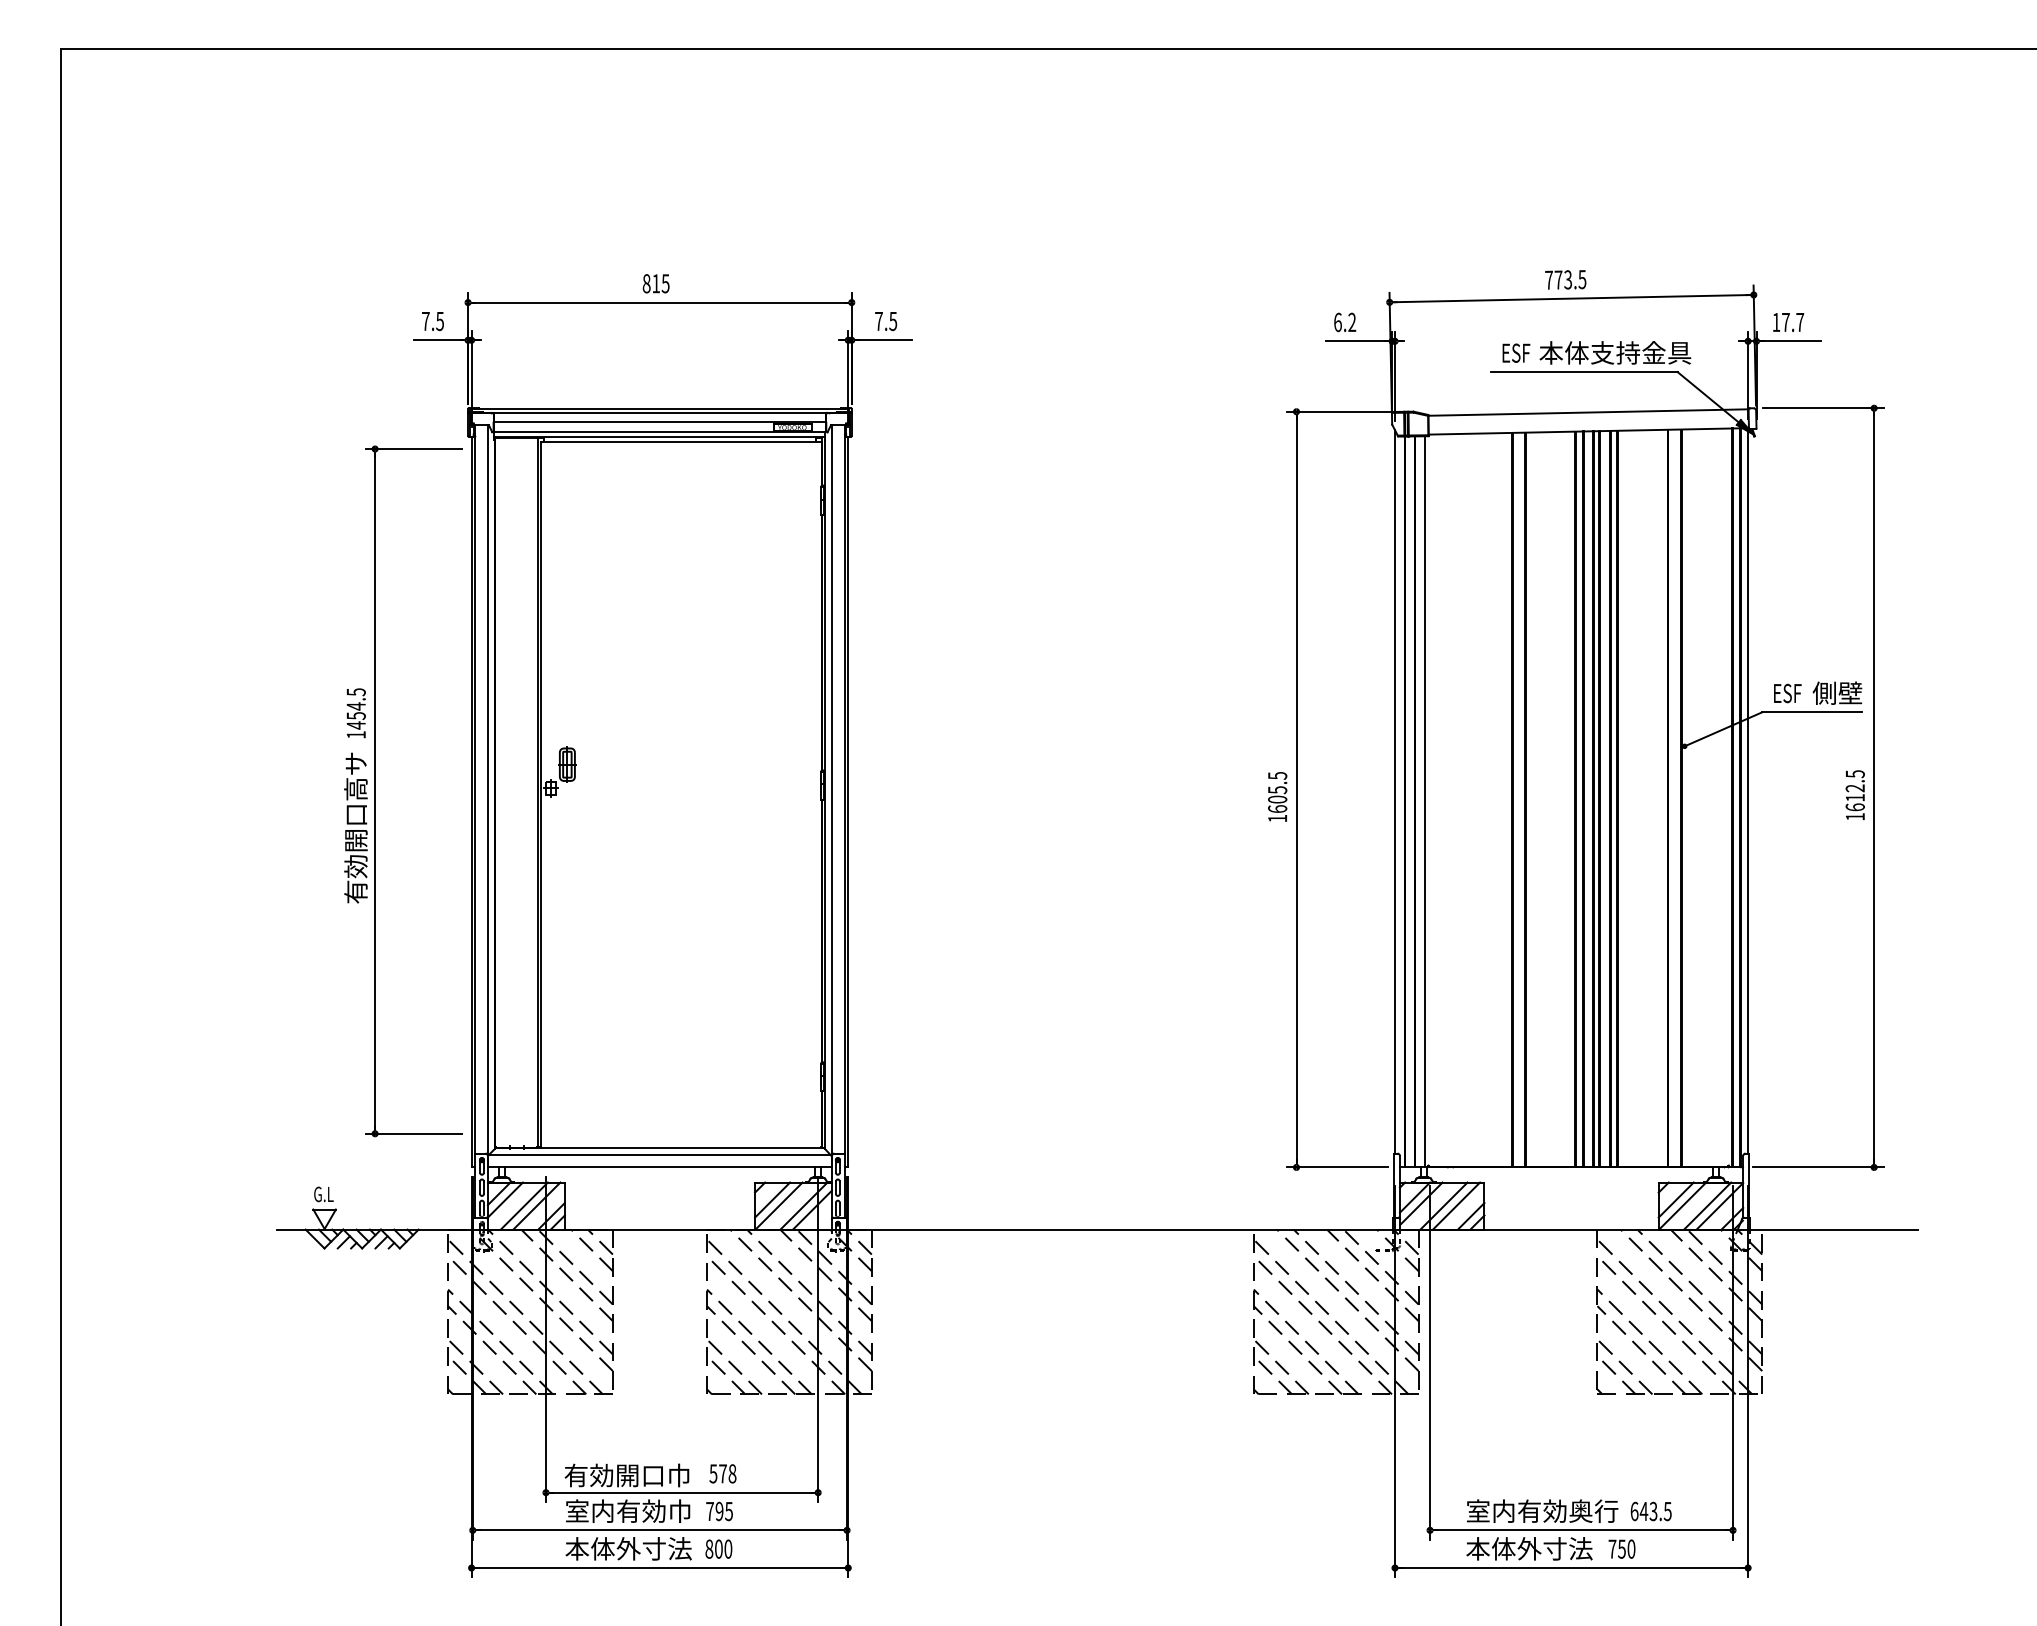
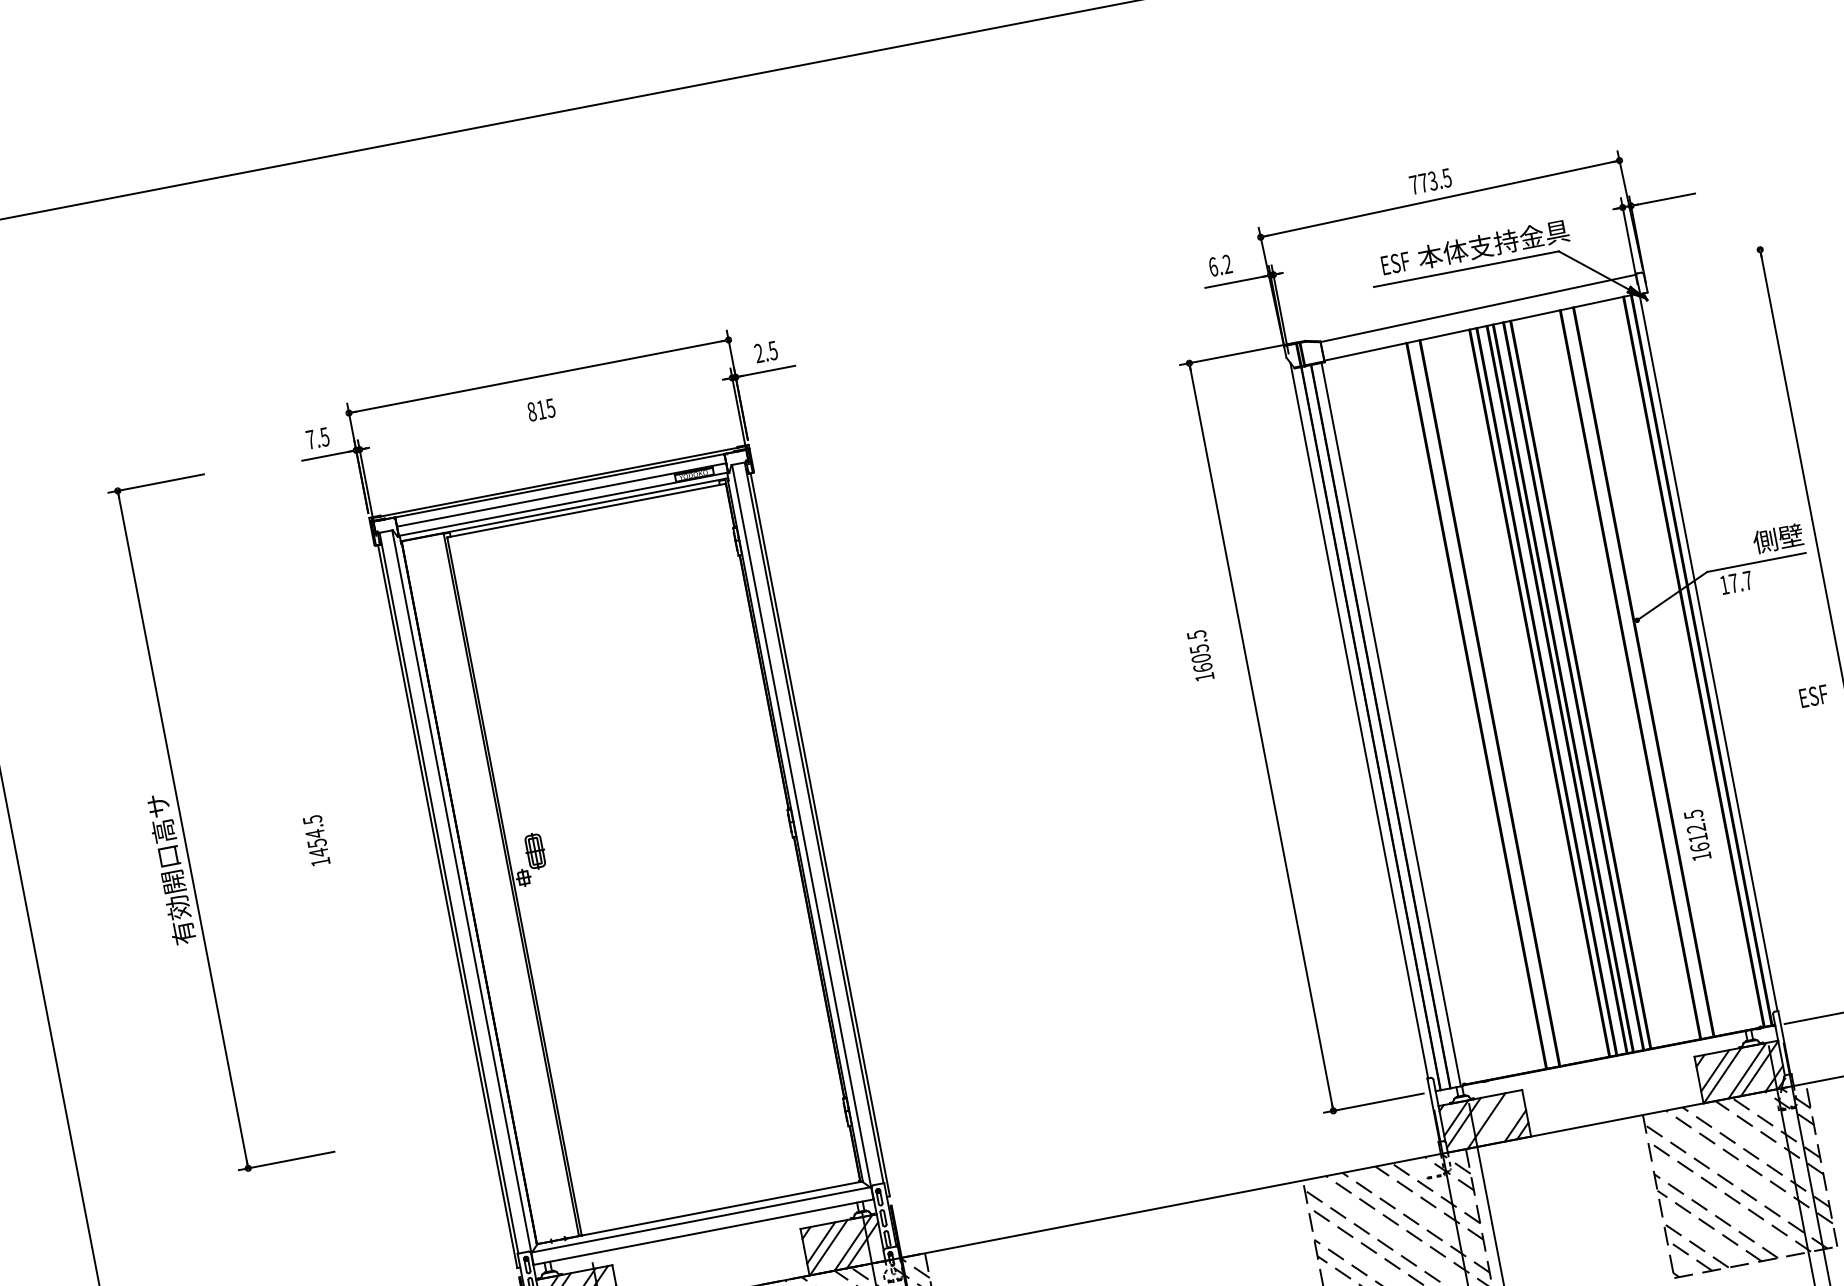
text: (655, 283) -> (540, 409), moved
text: (878, 320) -> (758, 352), 7.5 -> 2.5
text: (1788, 322) -> (1736, 582), moved
line: (1823, 408) -> (1710, 259), removed
text: (1787, 693) -> (1813, 696), moved
part: (375, 791) -> (183, 829), moved
text: (1854, 795) -> (1696, 835), moved
text: (1277, 796) -> (1200, 655), moved
line: (1456, 1205) -> (1498, 1118), removed

